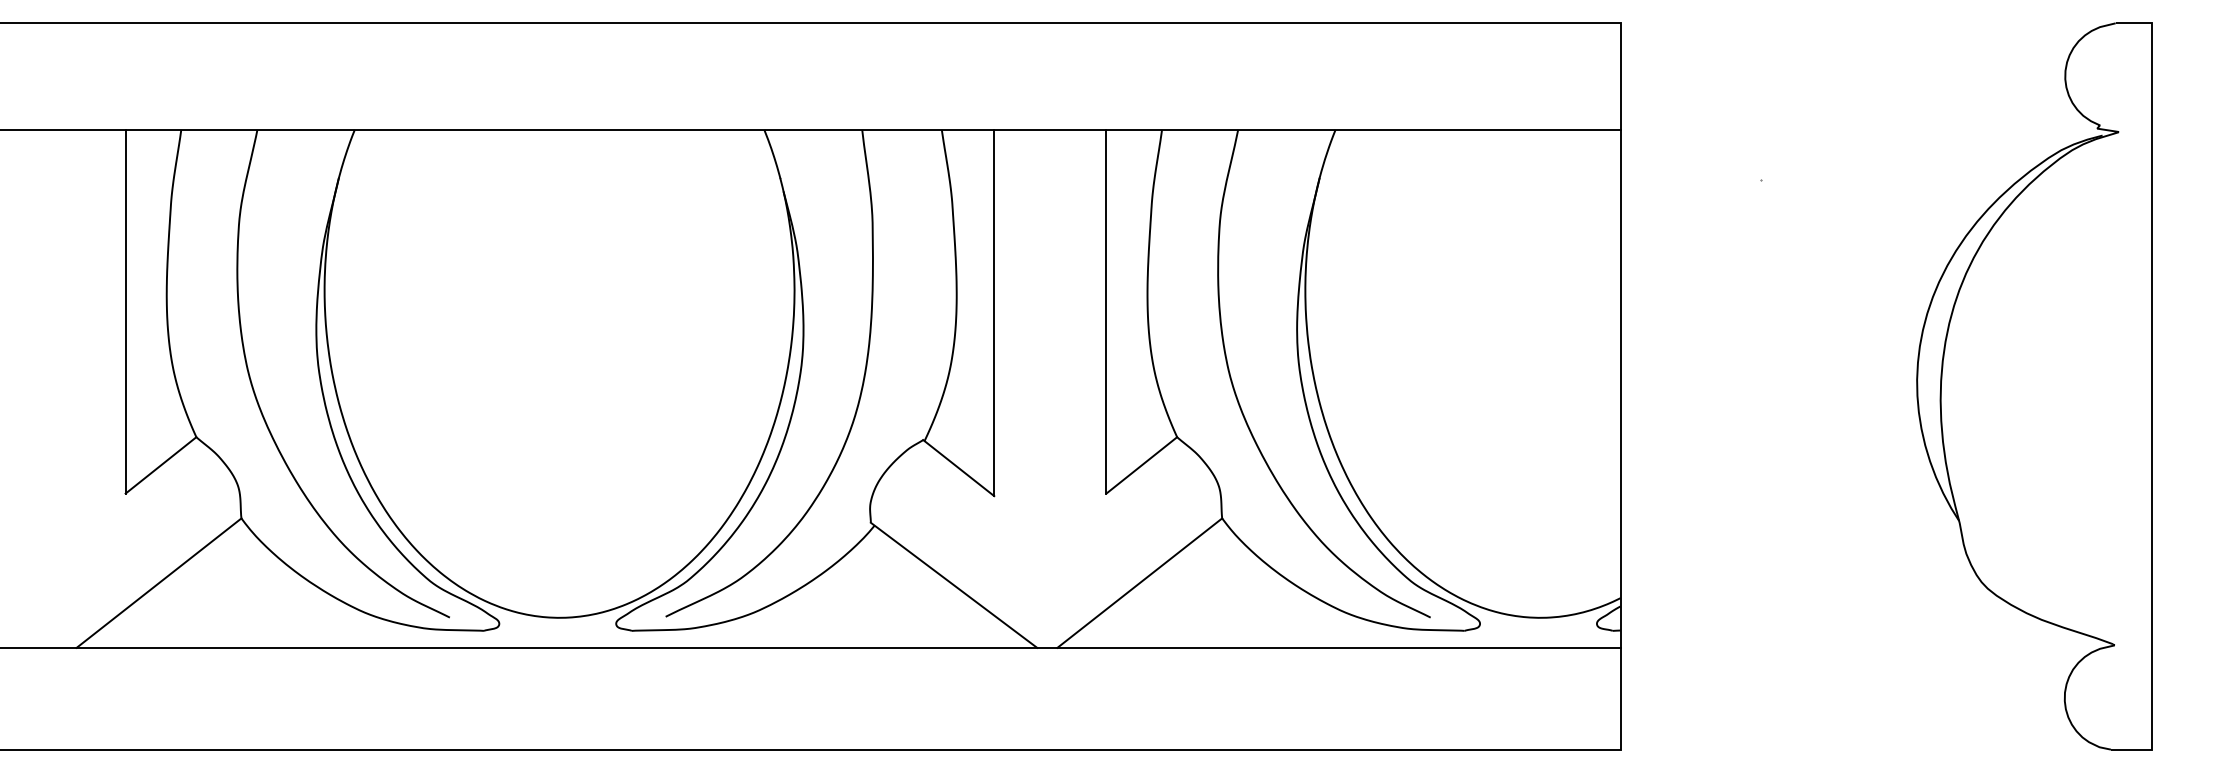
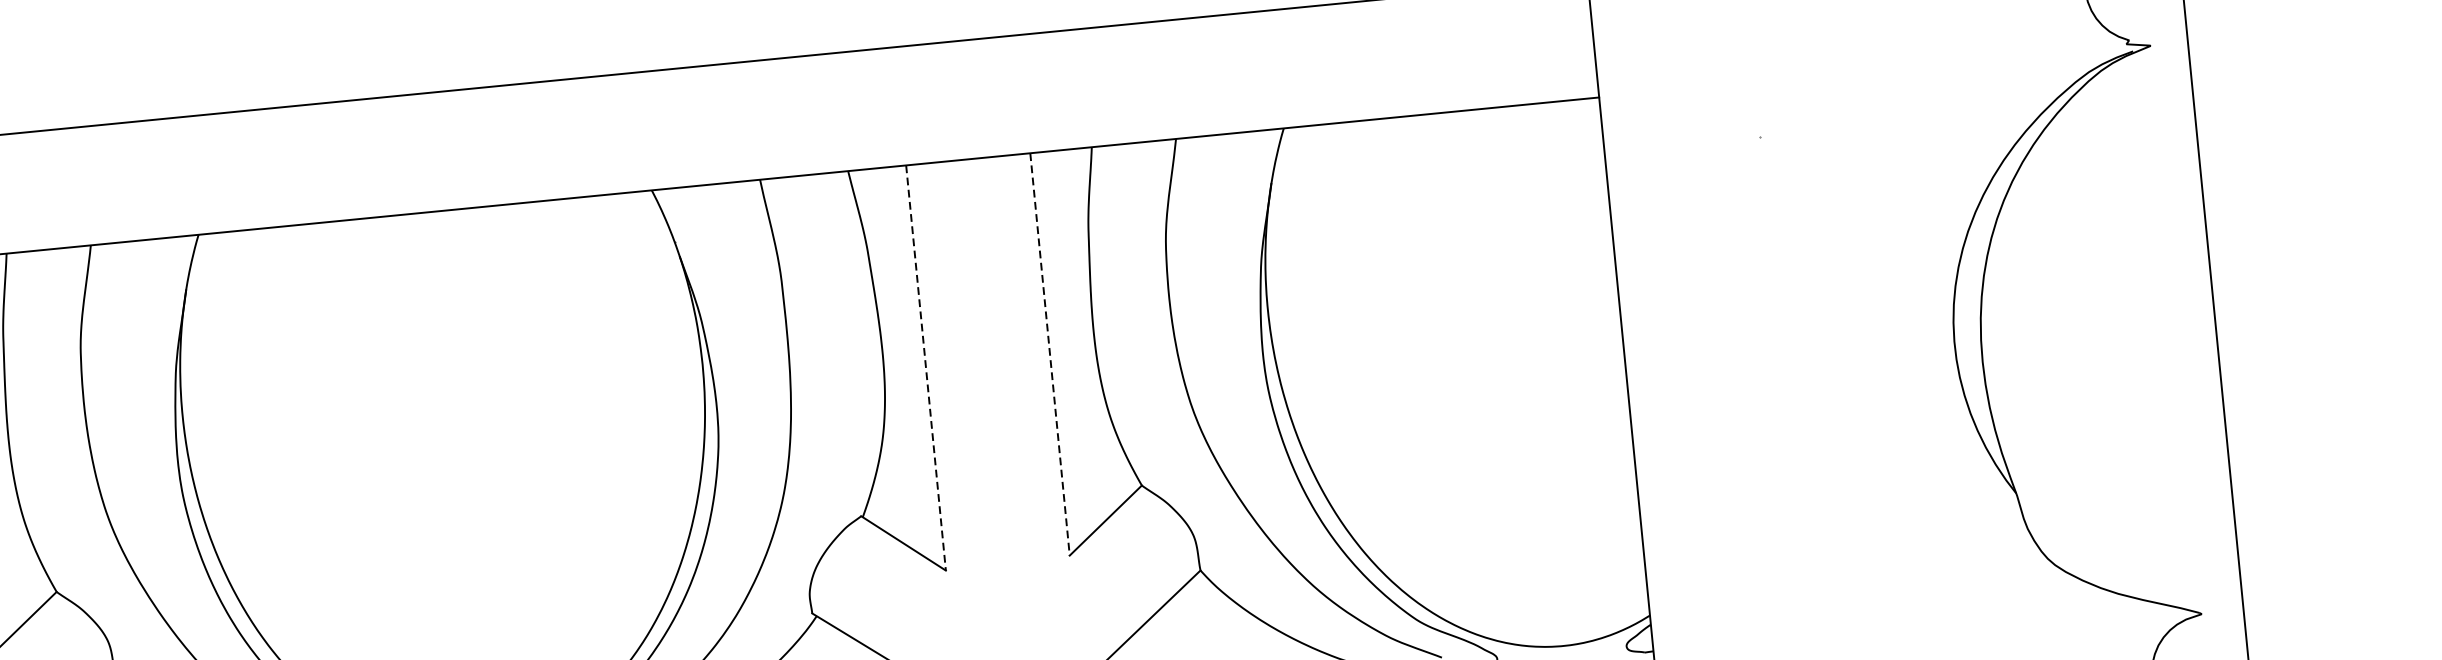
line: (1106, 311) -> (1050, 354), solid -> dashed
line: (994, 313) -> (926, 368), solid -> dashed

